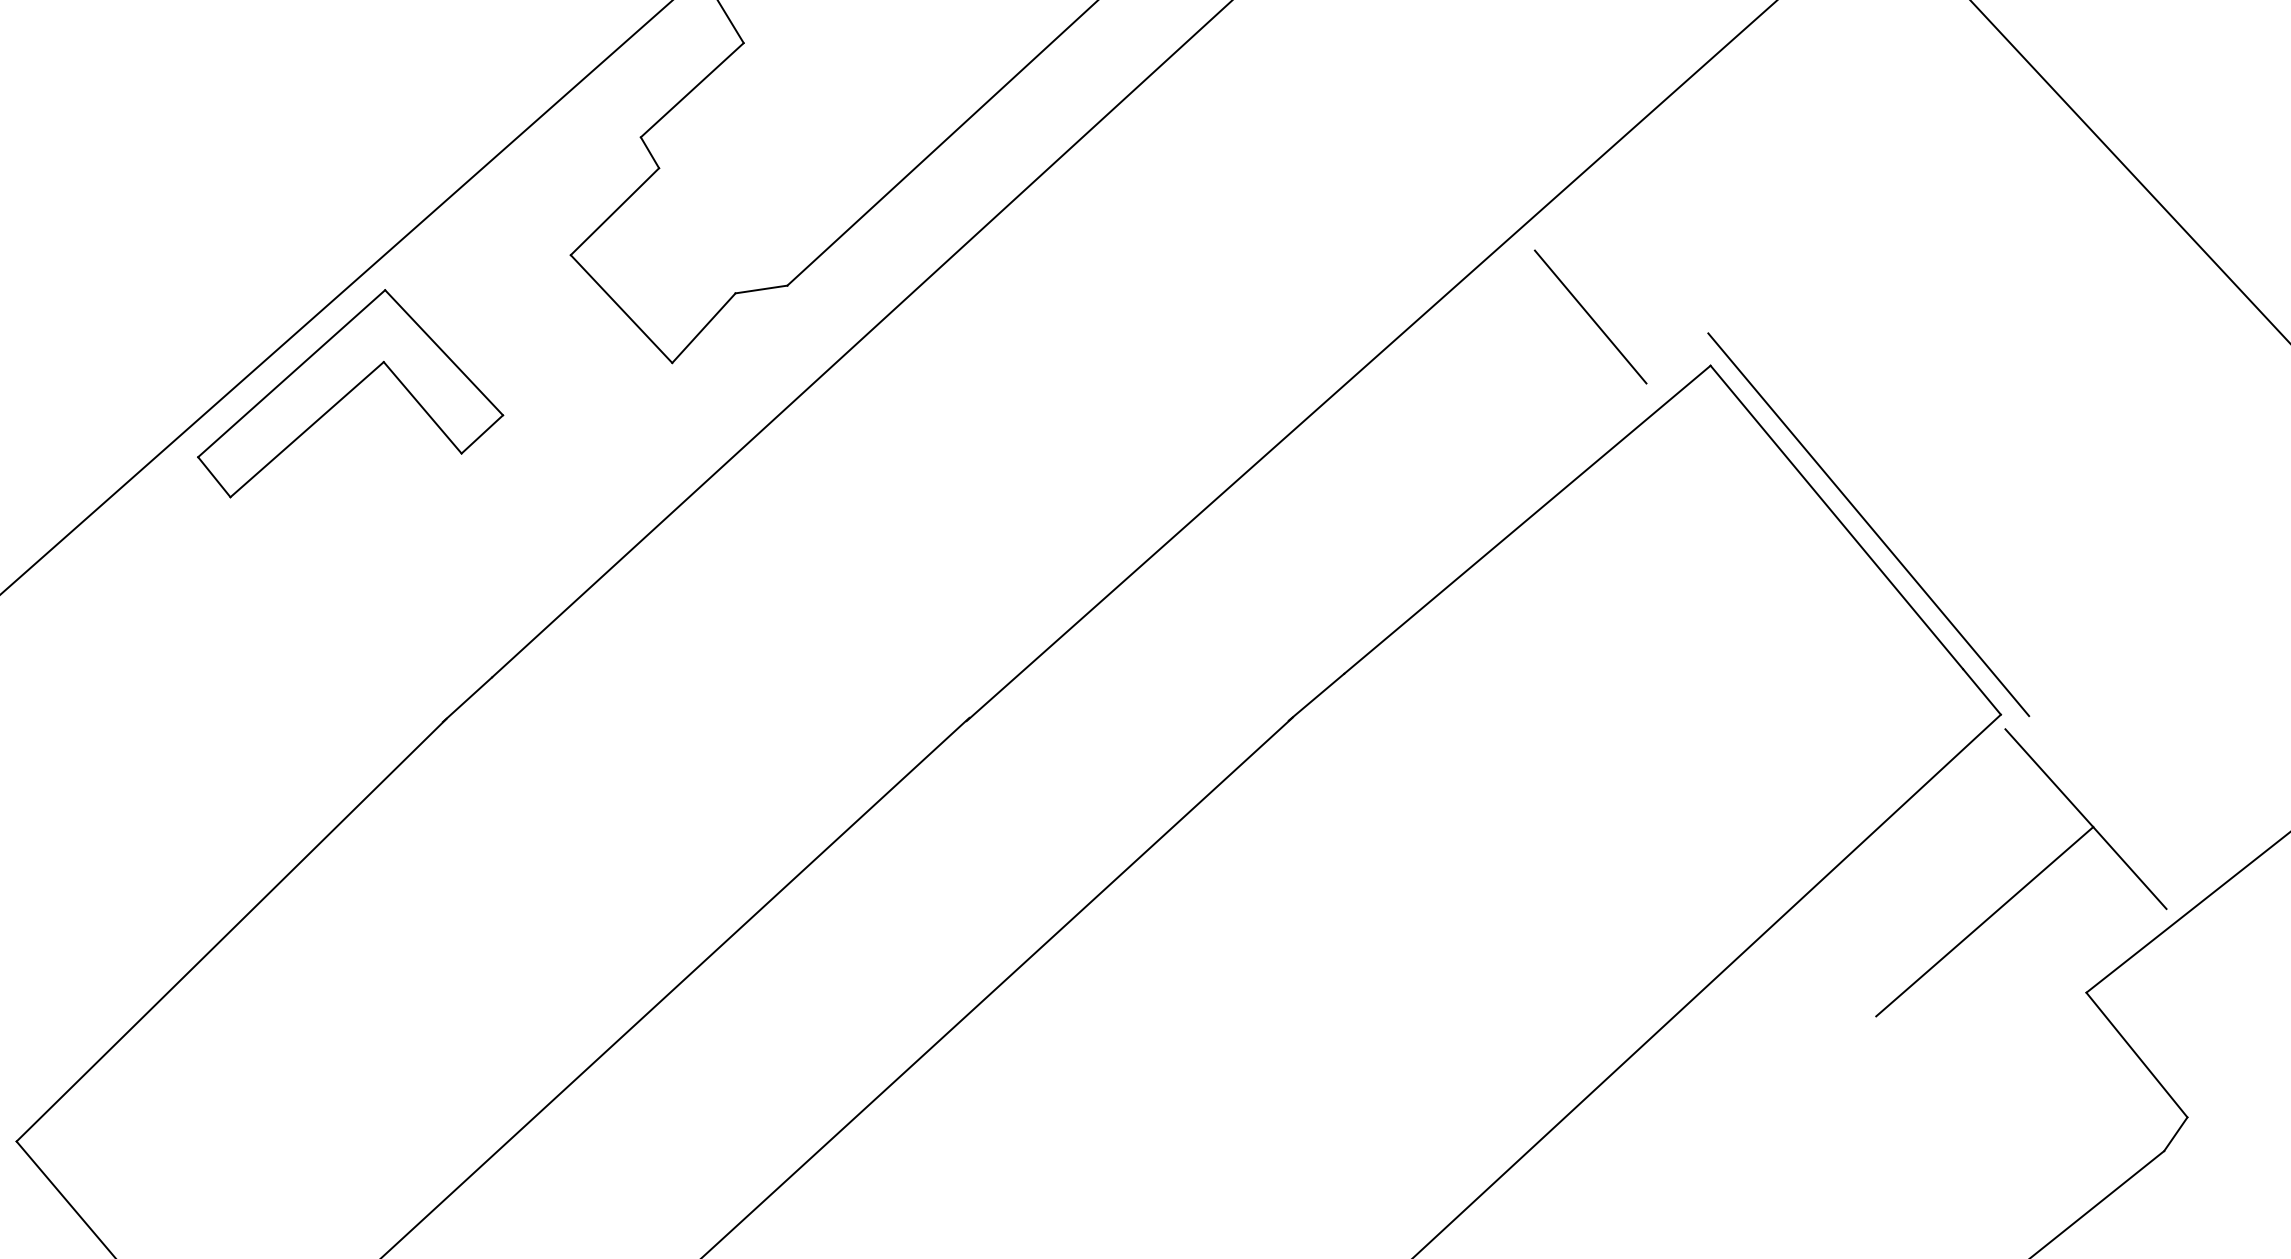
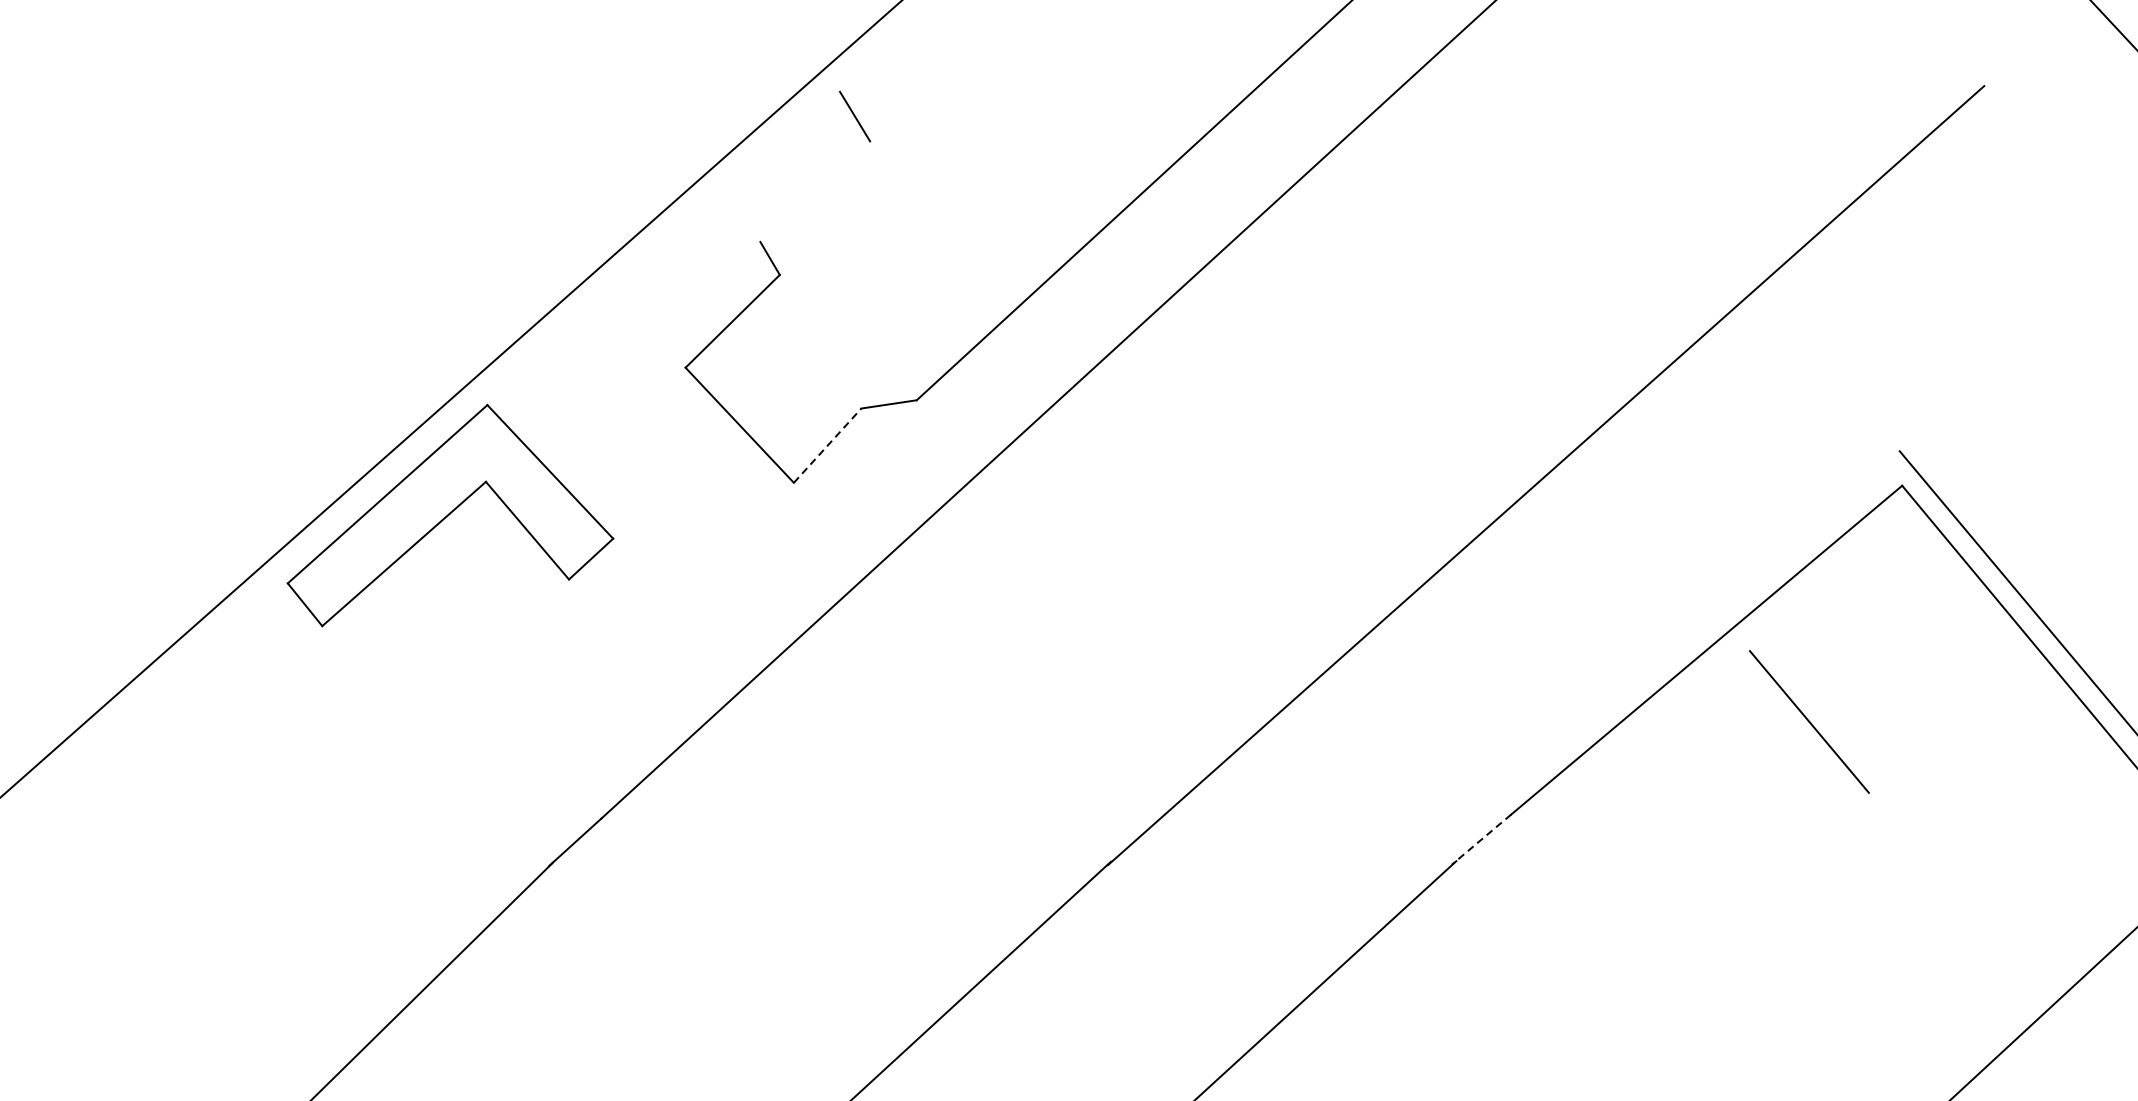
line: (691, 90) -> (814, 191), removed
line: (1590, 316) -> (1809, 721), moved
line: (704, 327) -> (828, 444), solid -> dashed
line: (1316, 697) -> (1481, 839), solid -> dashed

